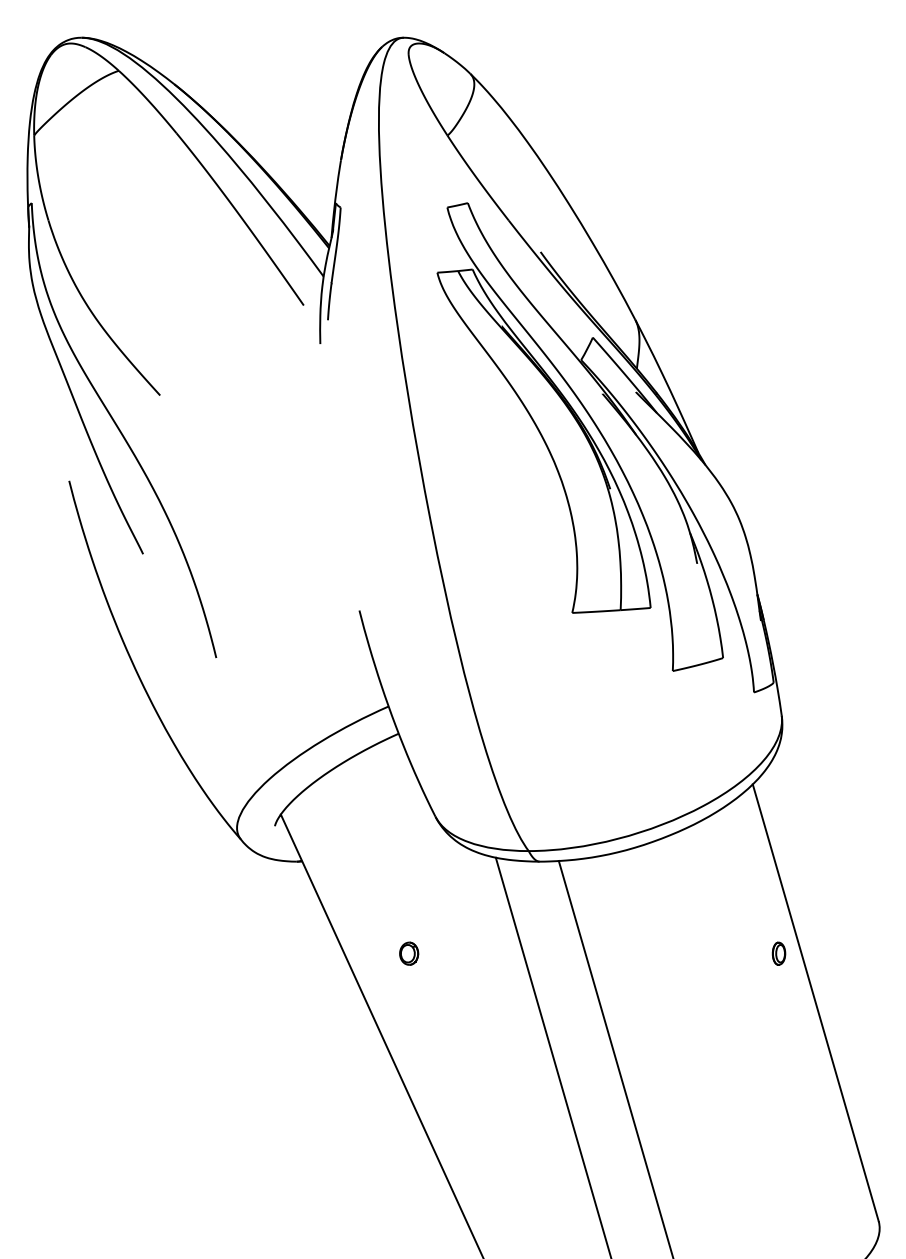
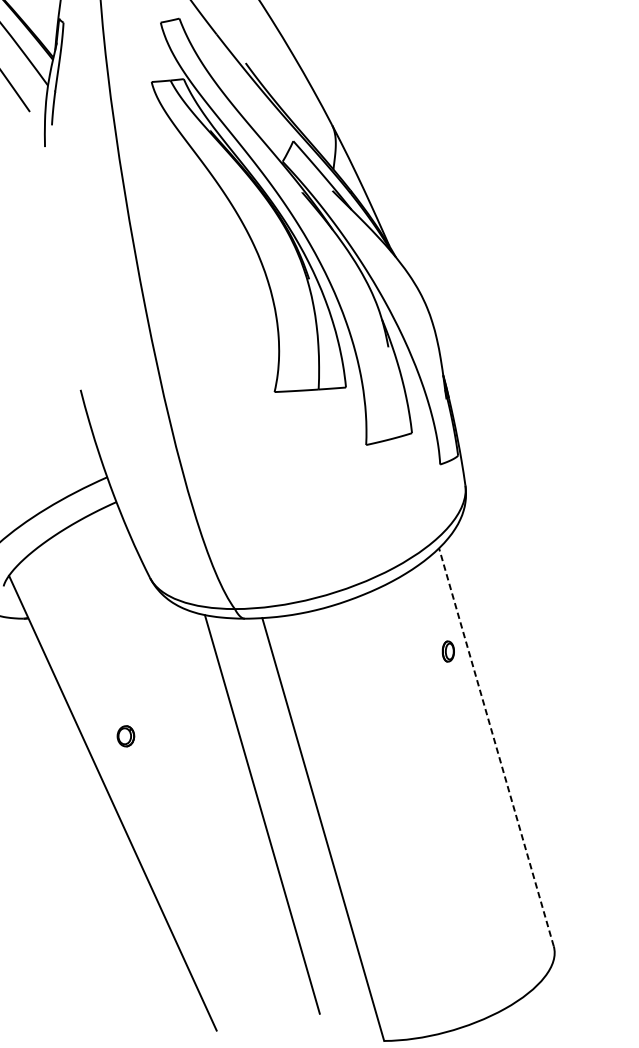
part: (409, 953) -> (126, 736), moved
part: (778, 953) -> (447, 651), moved
line: (815, 1002) -> (496, 747), solid -> dashed

